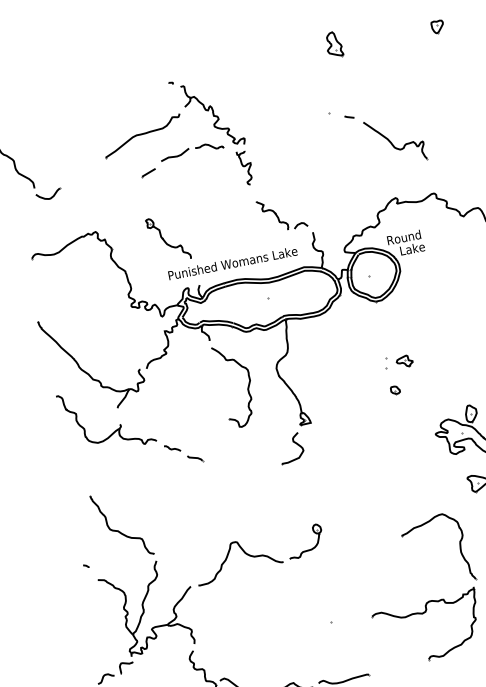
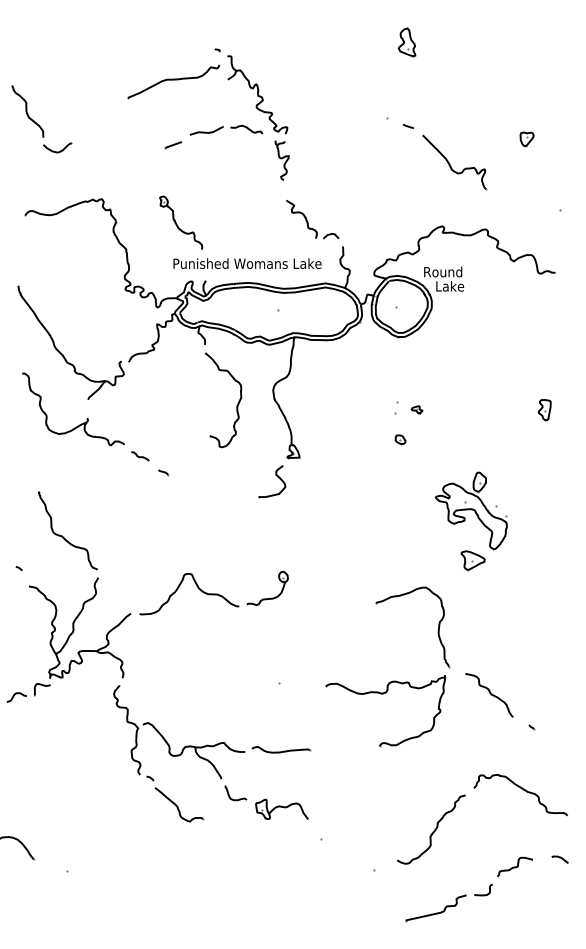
part: (437, 27) -> (526, 139), moved
part: (142, 135) -> (173, 81), moved
part: (404, 361) -> (416, 409), size x0.6
part: (195, 458) -> (163, 472), size x0.6

